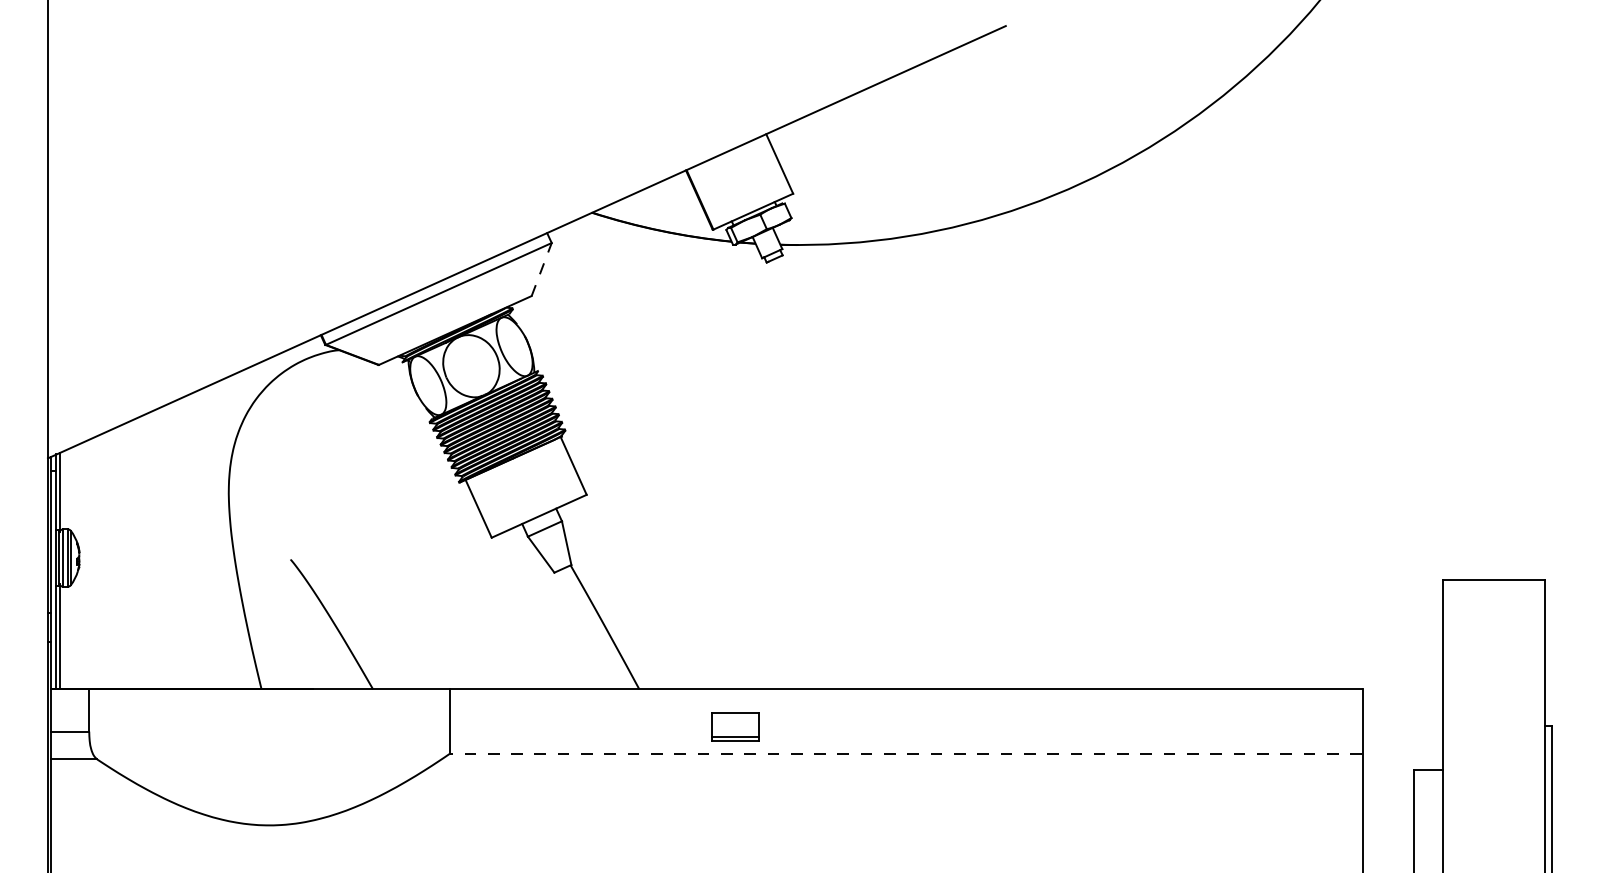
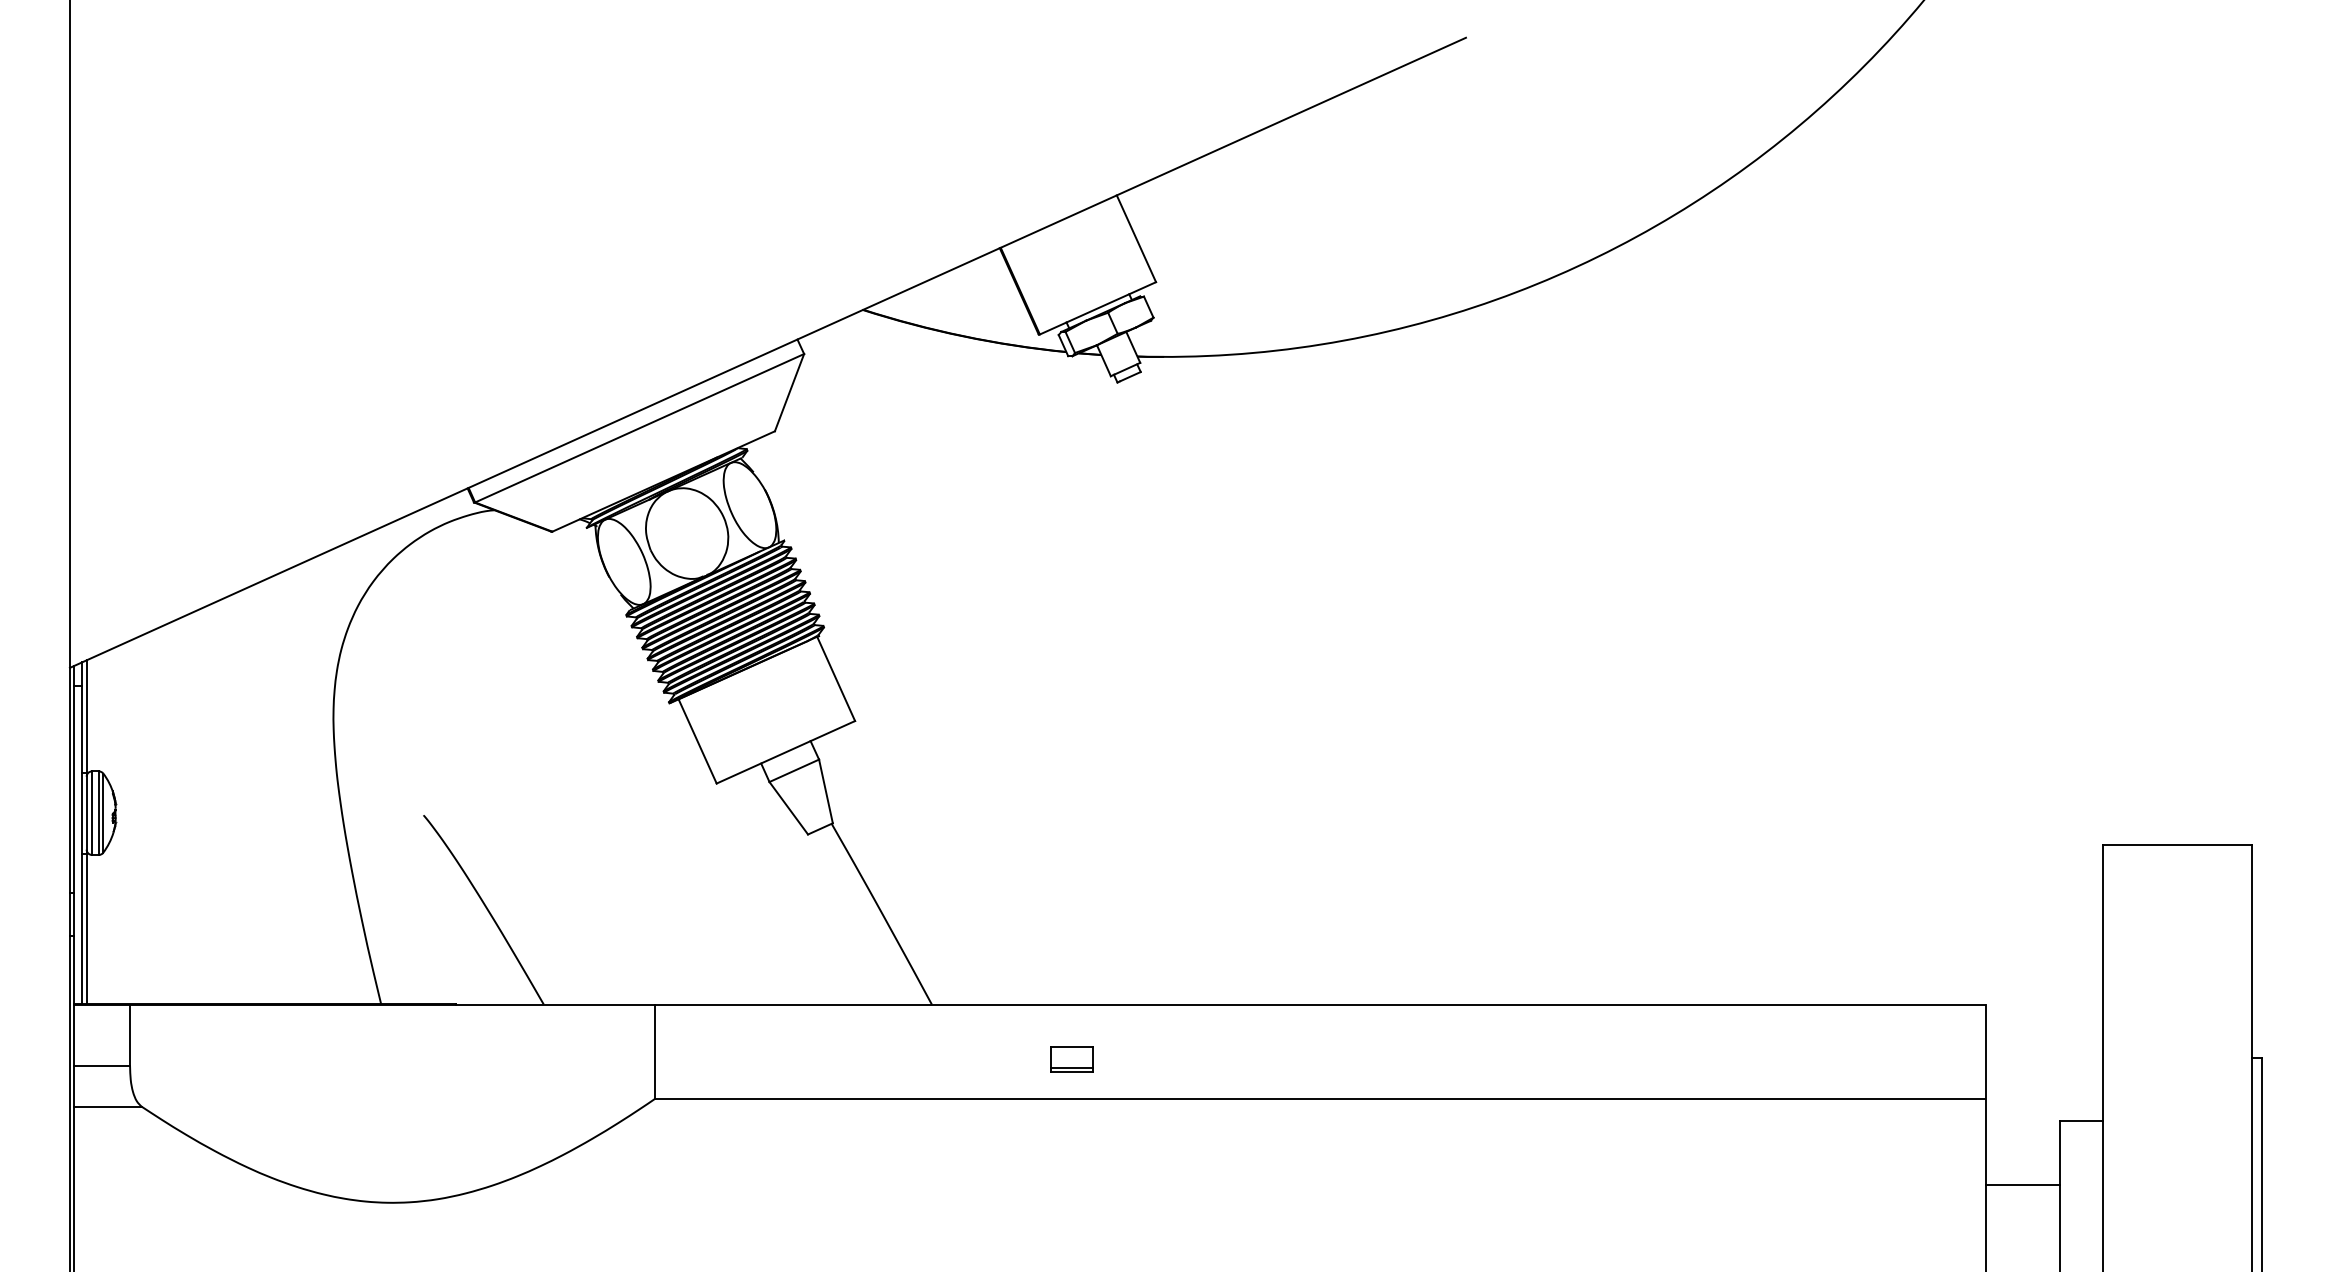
line: (541, 269) -> (789, 392), dashed -> solid
part: (735, 726) -> (1071, 1058), size x0.62
line: (905, 754) -> (1319, 1099), dashed -> solid
line: (1387, 813) -> (2022, 1185), added

